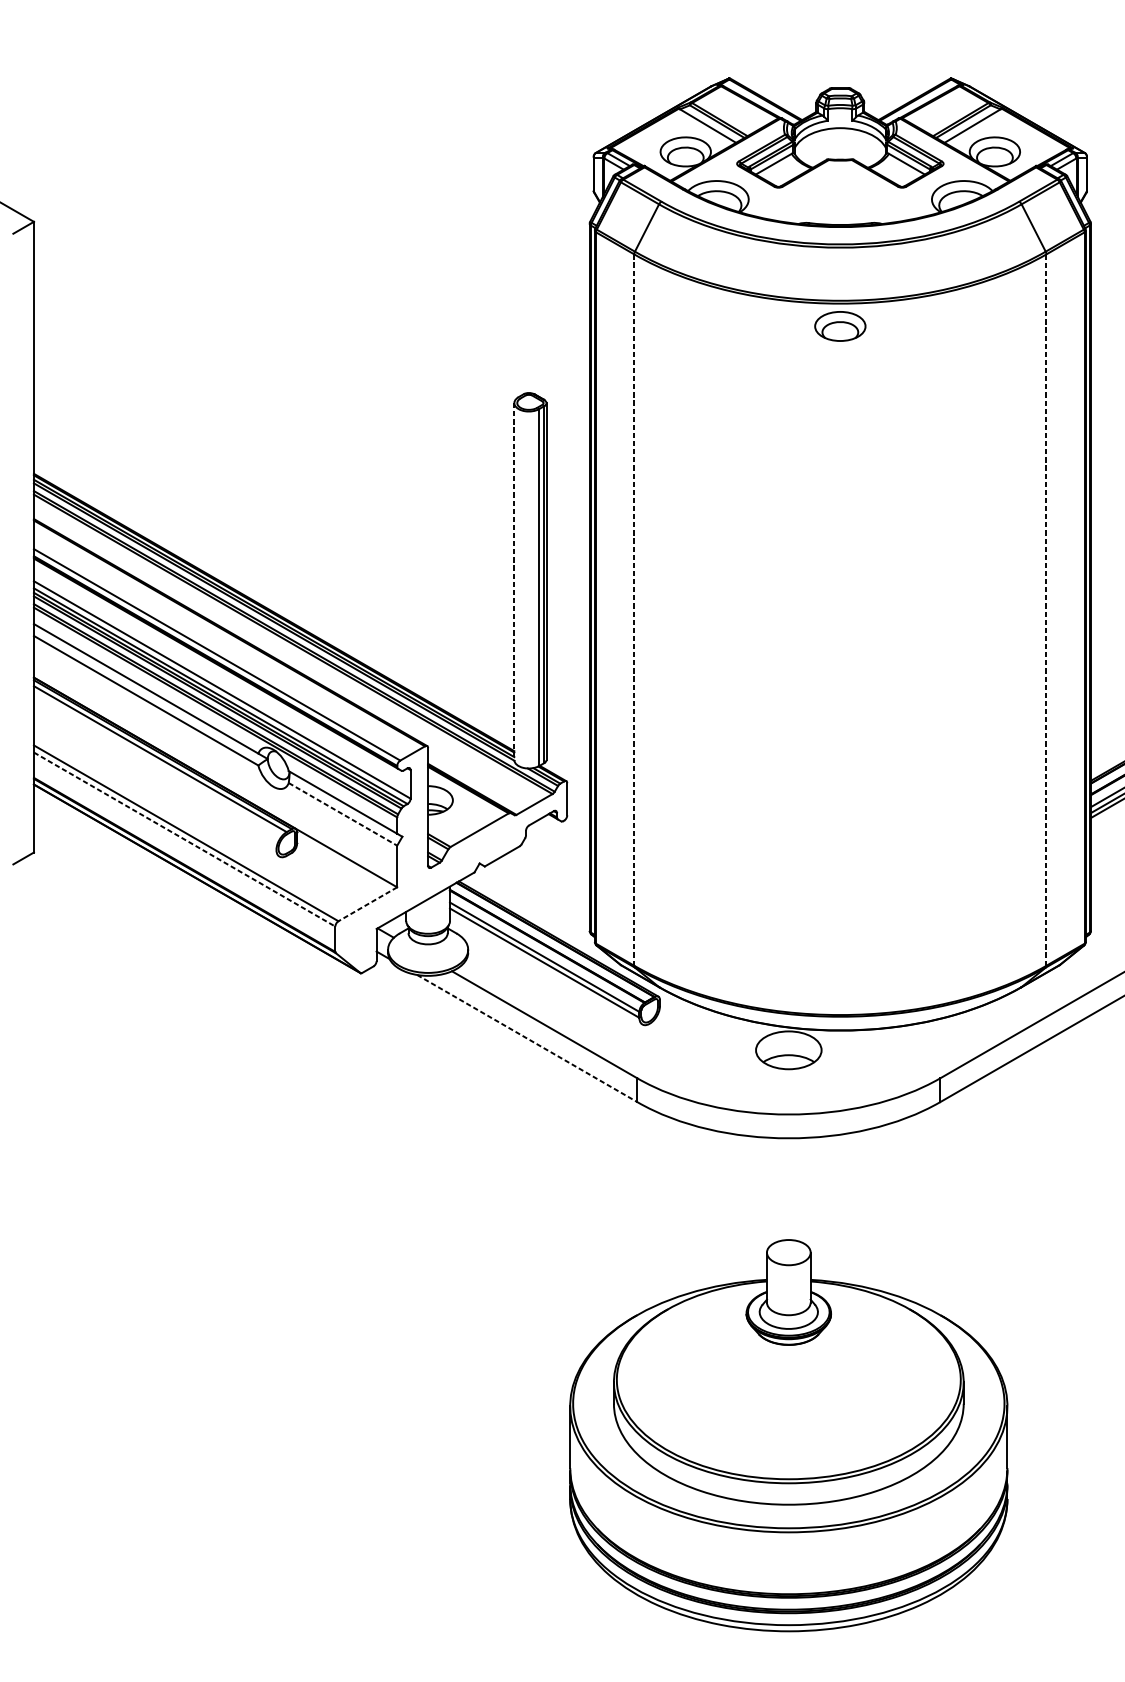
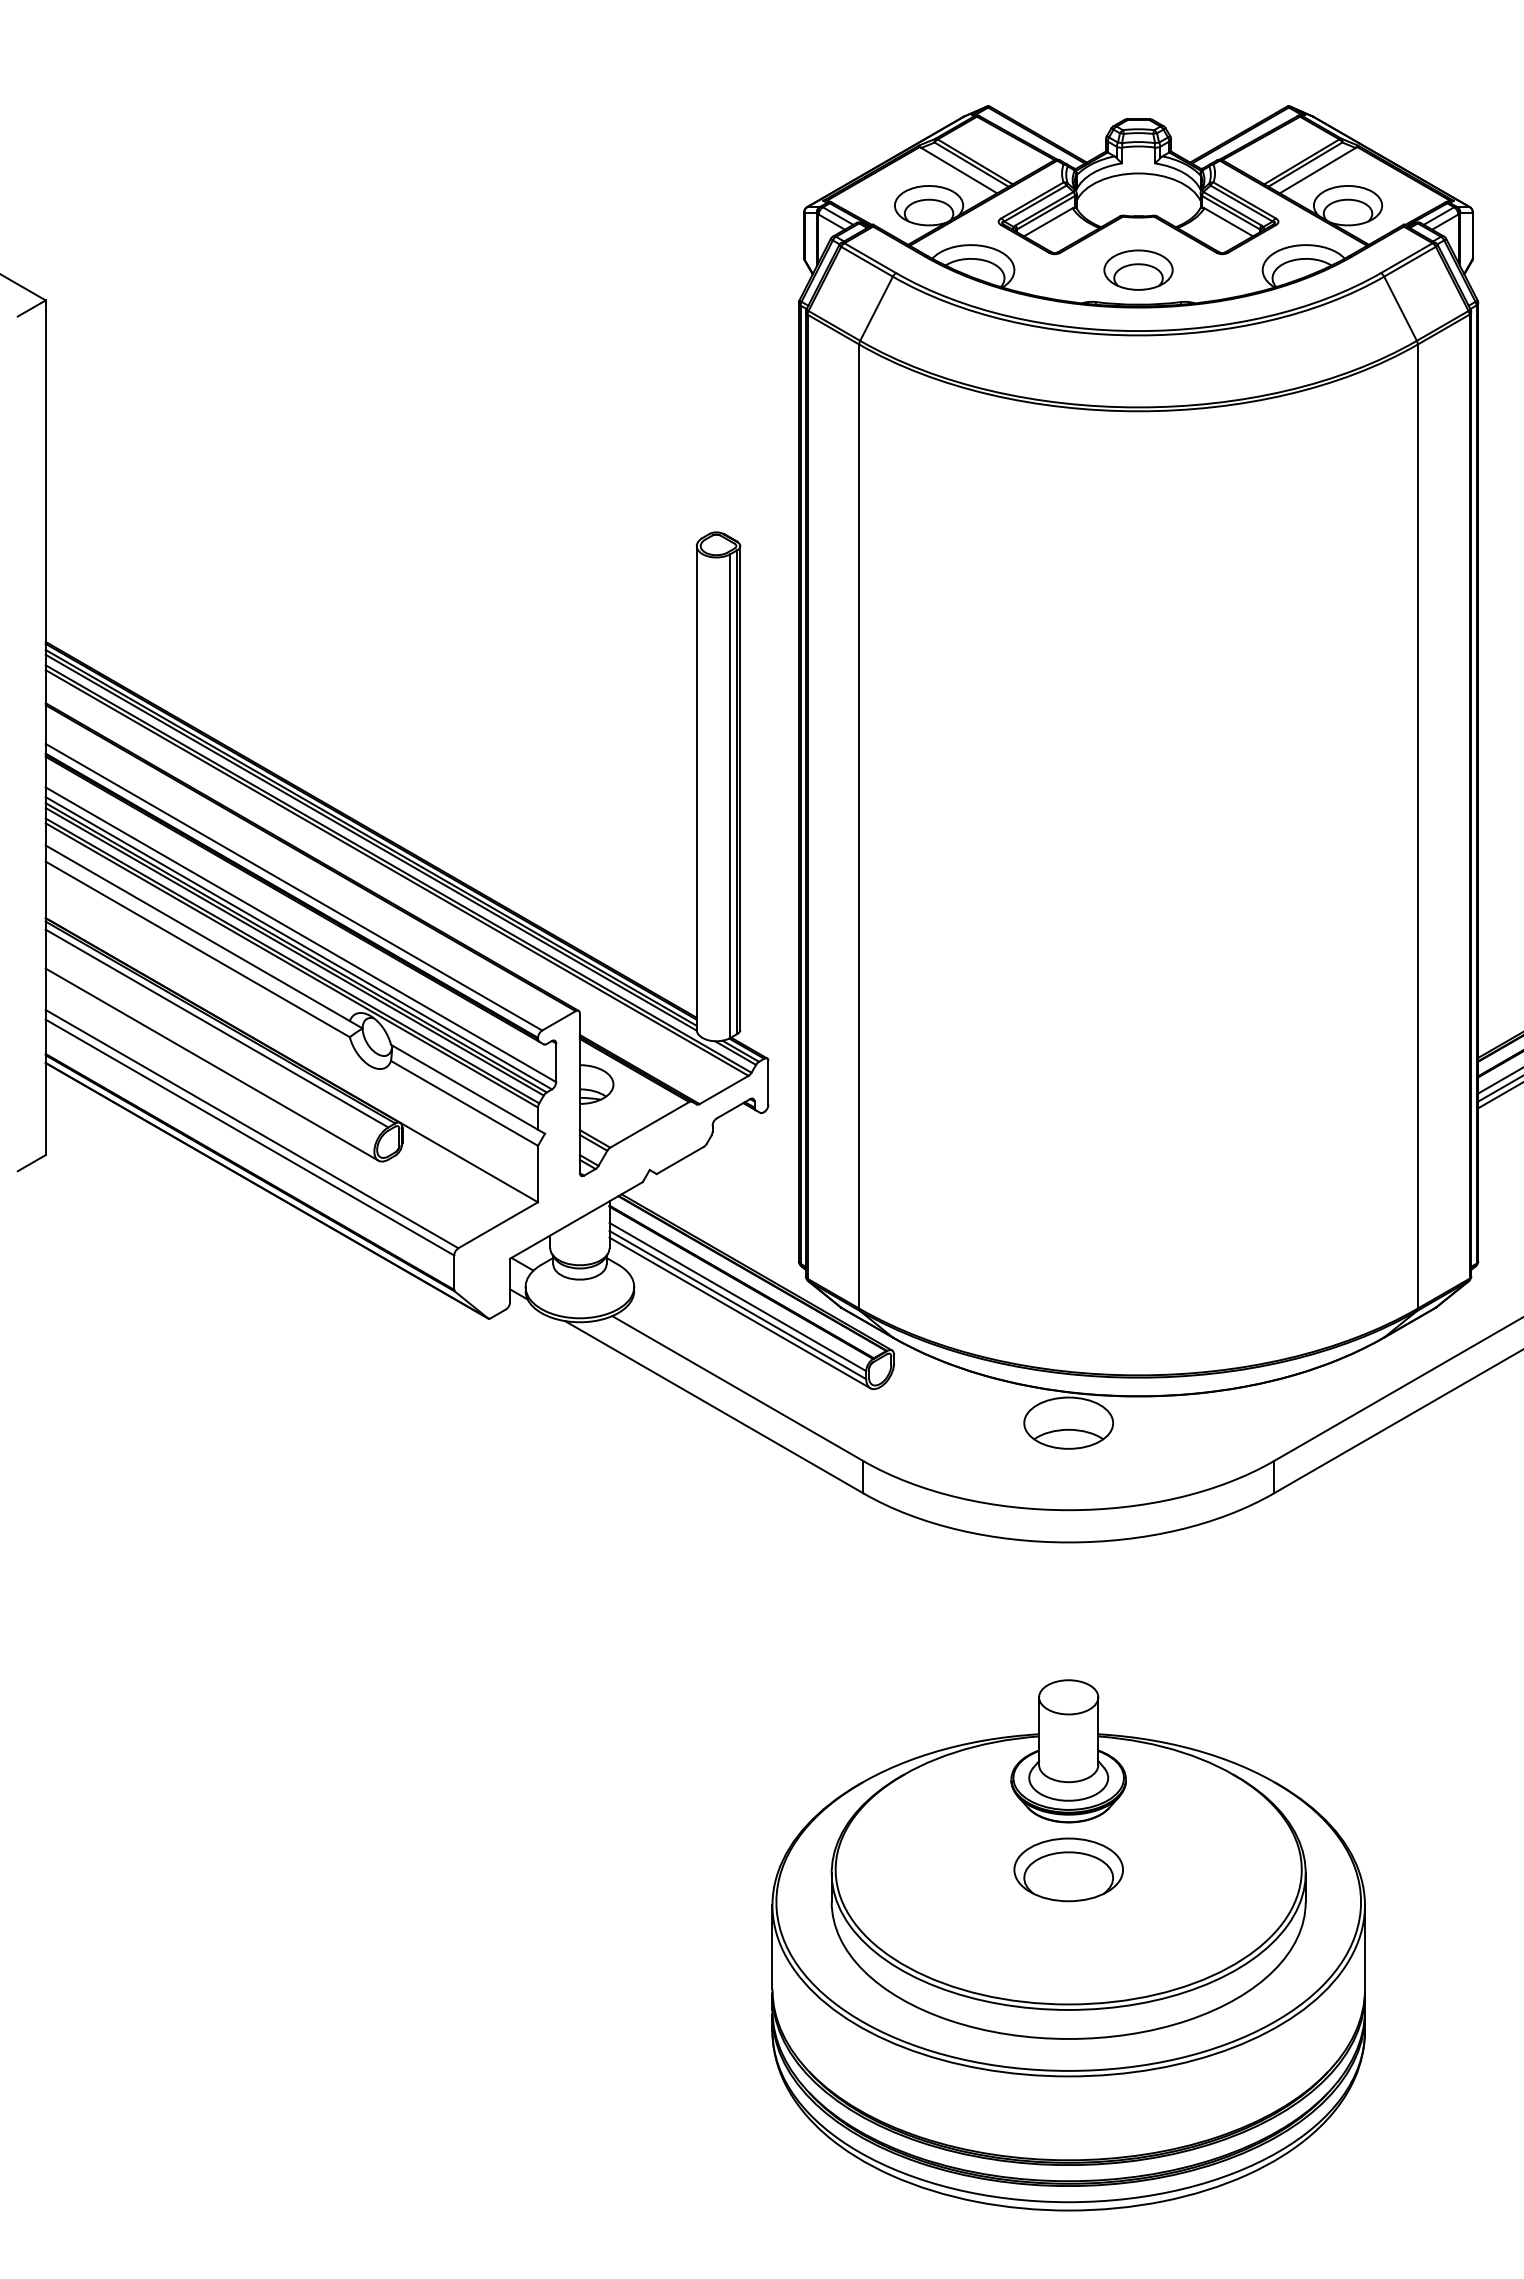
part: (840, 325) -> (1138, 269), moved
line: (514, 581) -> (696, 788), dashed -> solid
line: (634, 610) -> (859, 827), dashed -> solid
line: (1046, 610) -> (1417, 826), dashed -> solid
line: (156, 785) -> (211, 1064), added
line: (342, 814) -> (464, 1103), dashed -> solid
line: (184, 839) -> (249, 1137), dashed -> solid
line: (368, 904) -> (498, 1225), dashed -> solid
line: (545, 968) -> (739, 1312), added
line: (527, 1038) -> (714, 1407), dashed -> solid
part: (788, 1379) -> (1068, 1869), added

